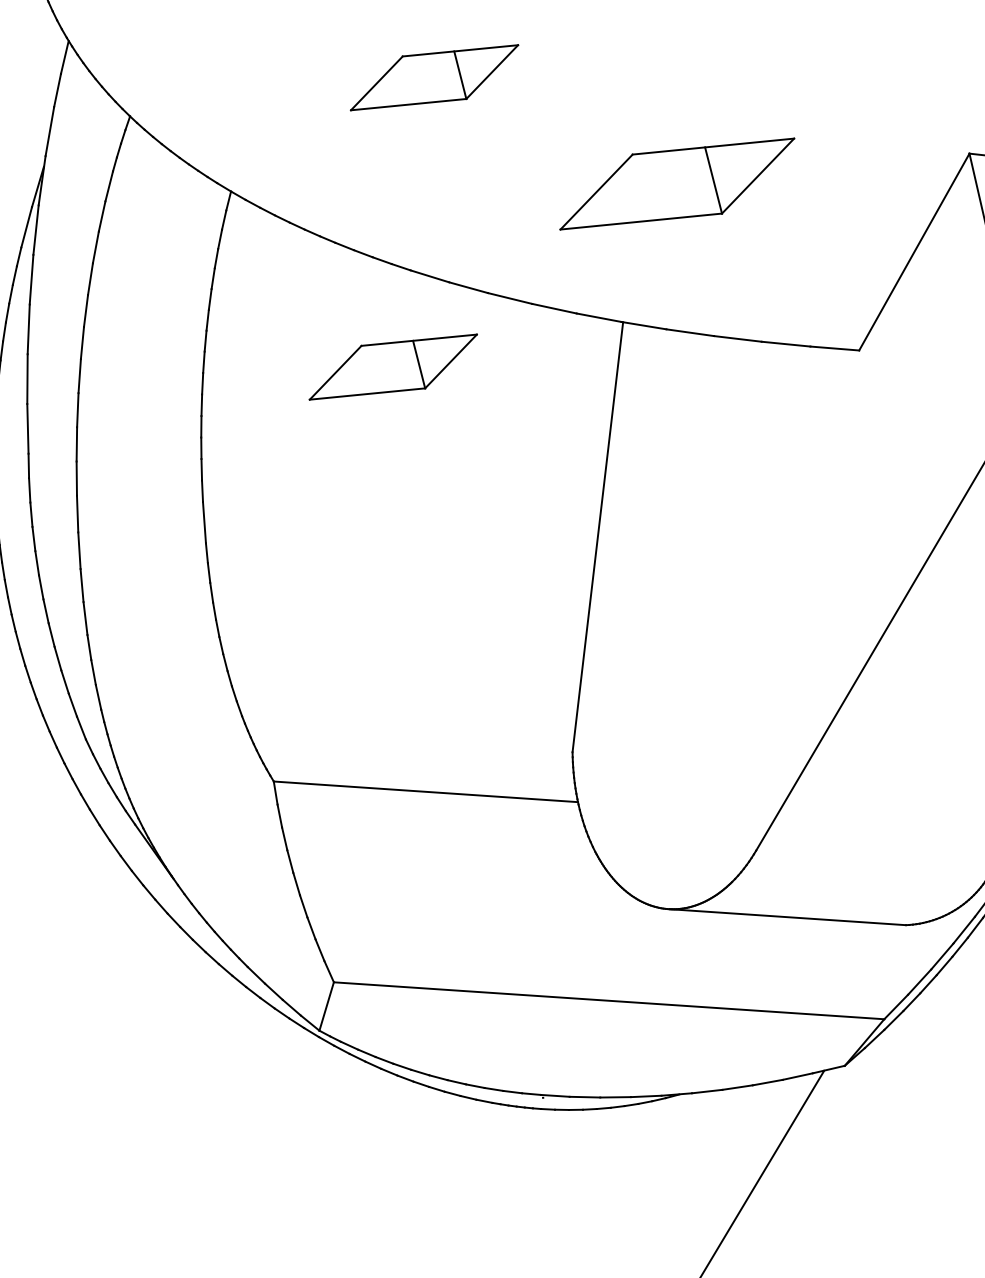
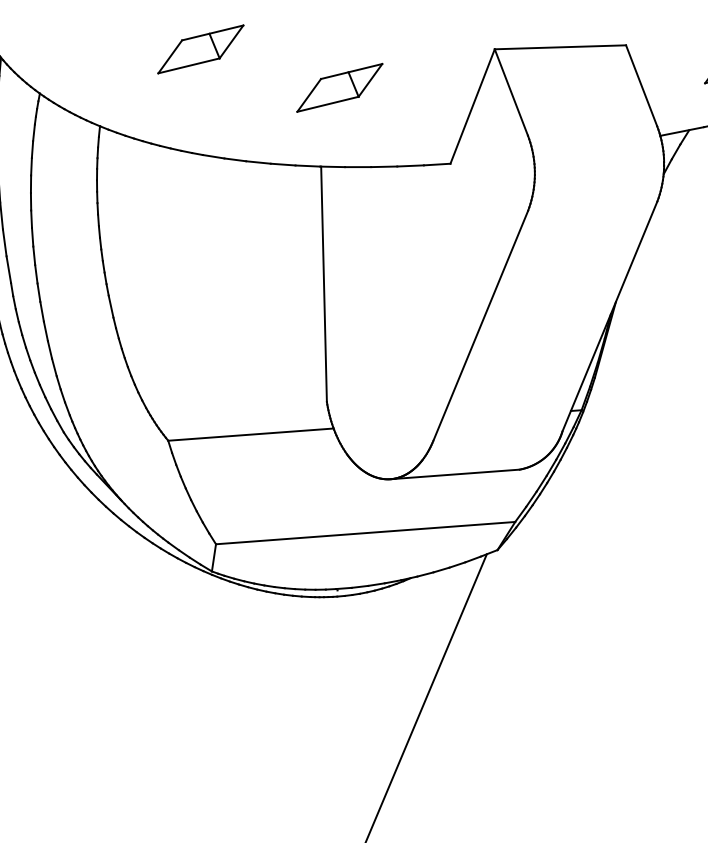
part: (676, 182) -> (339, 87), size x0.71
part: (392, 367) -> (200, 208), removed

